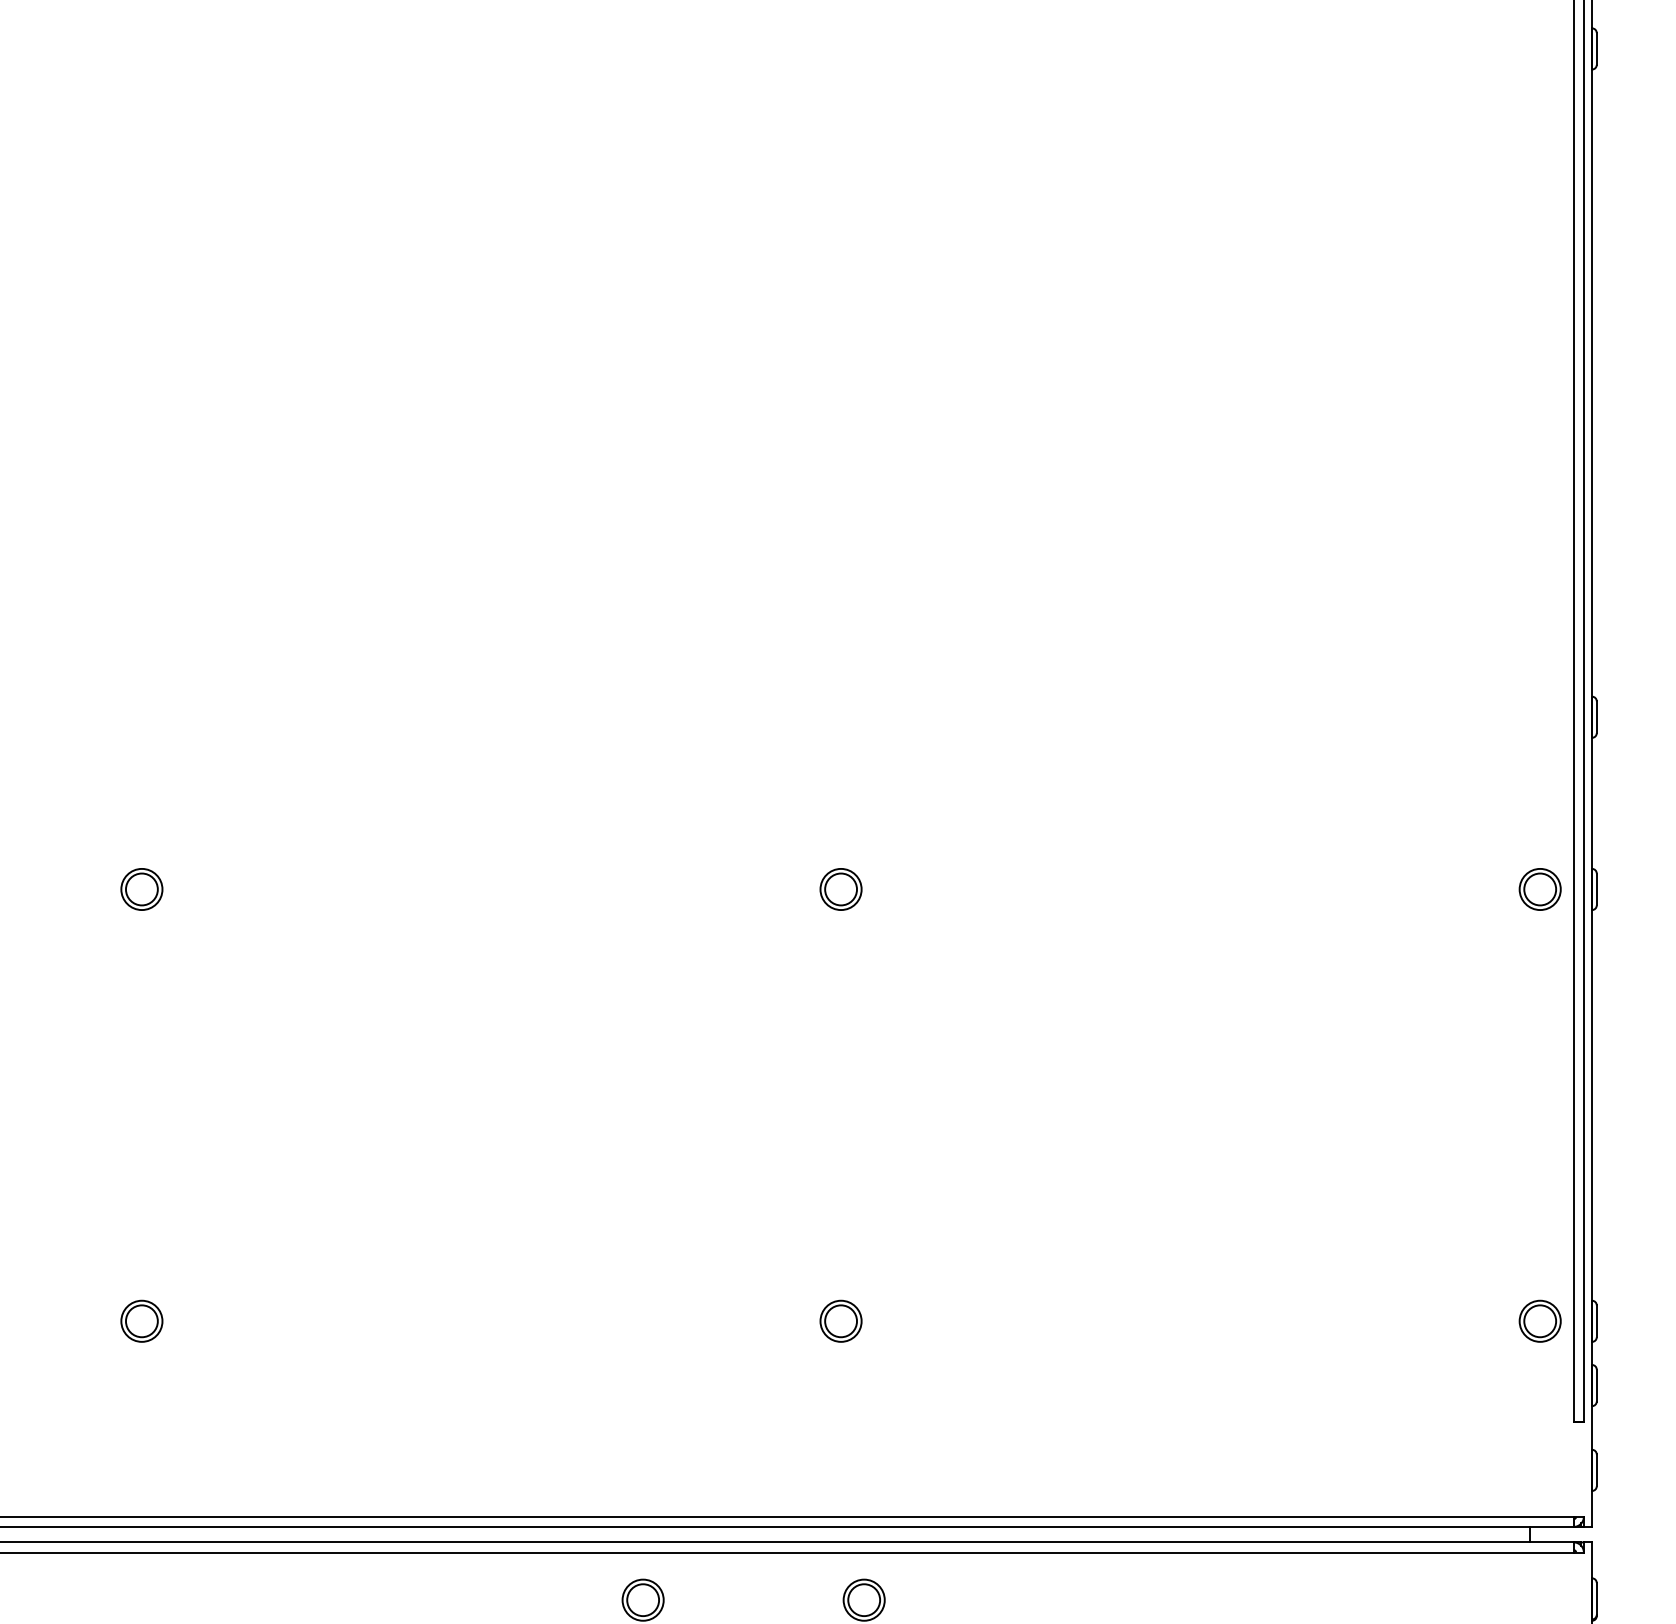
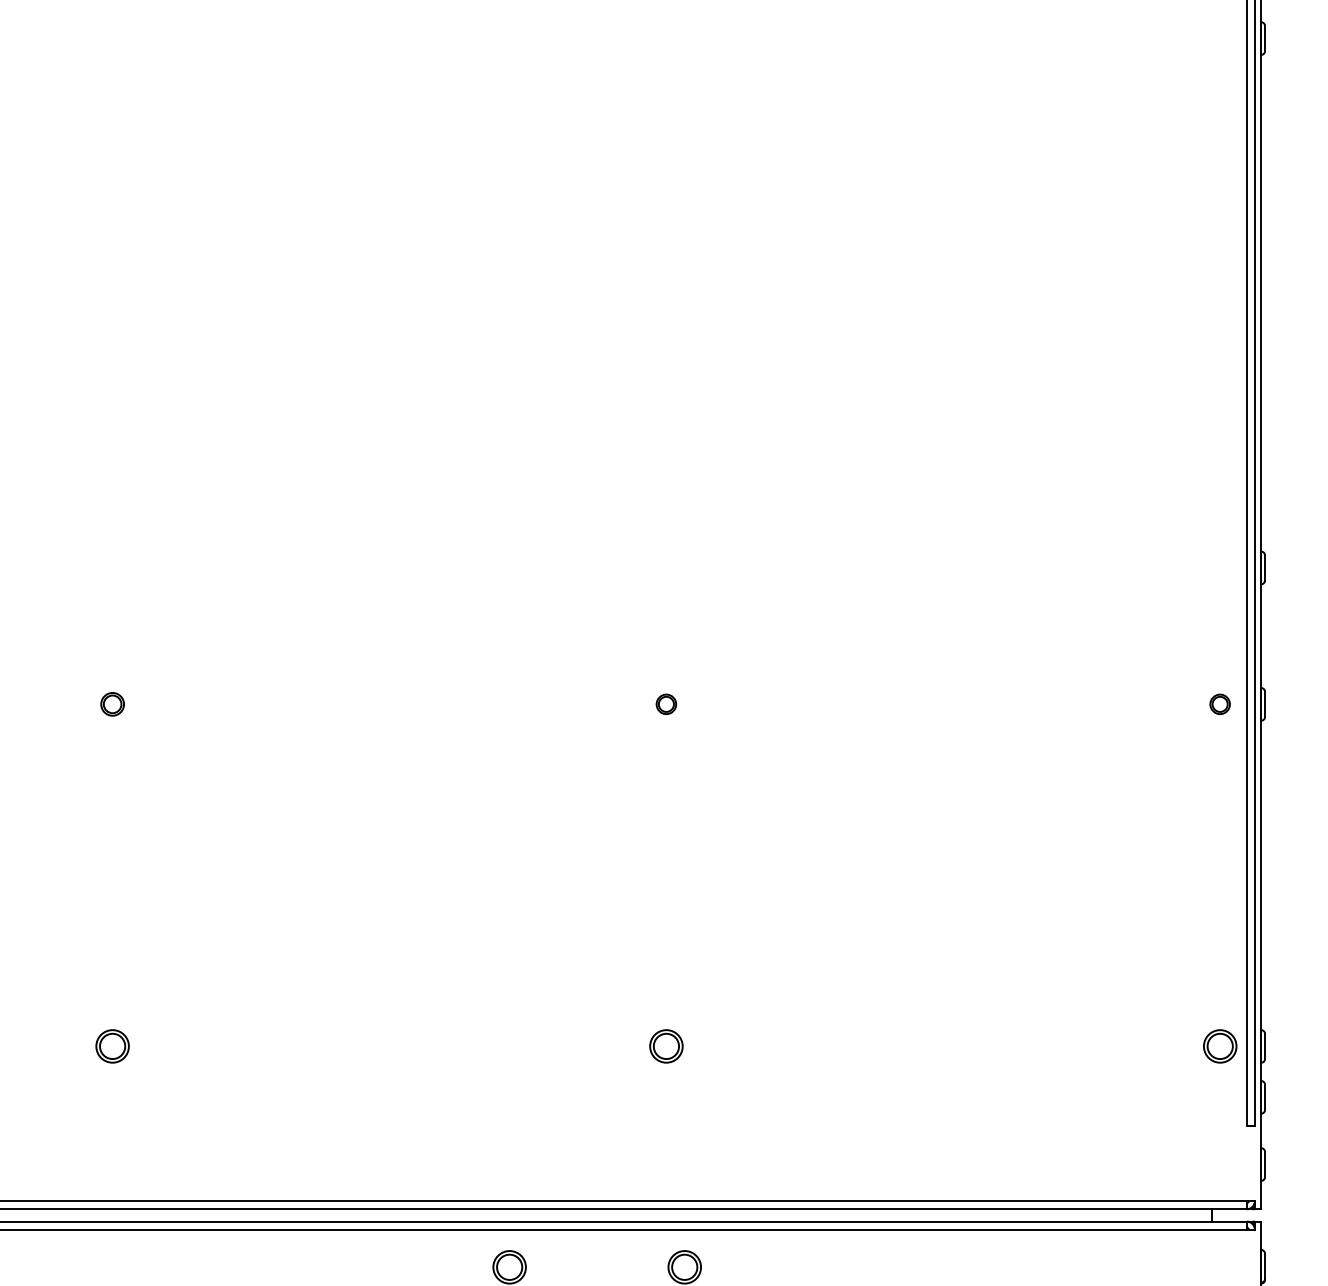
part: (141, 889) -> (112, 704), size x0.7
part: (840, 889) -> (665, 704), size x0.6
part: (1539, 889) -> (1219, 704), size x0.6

